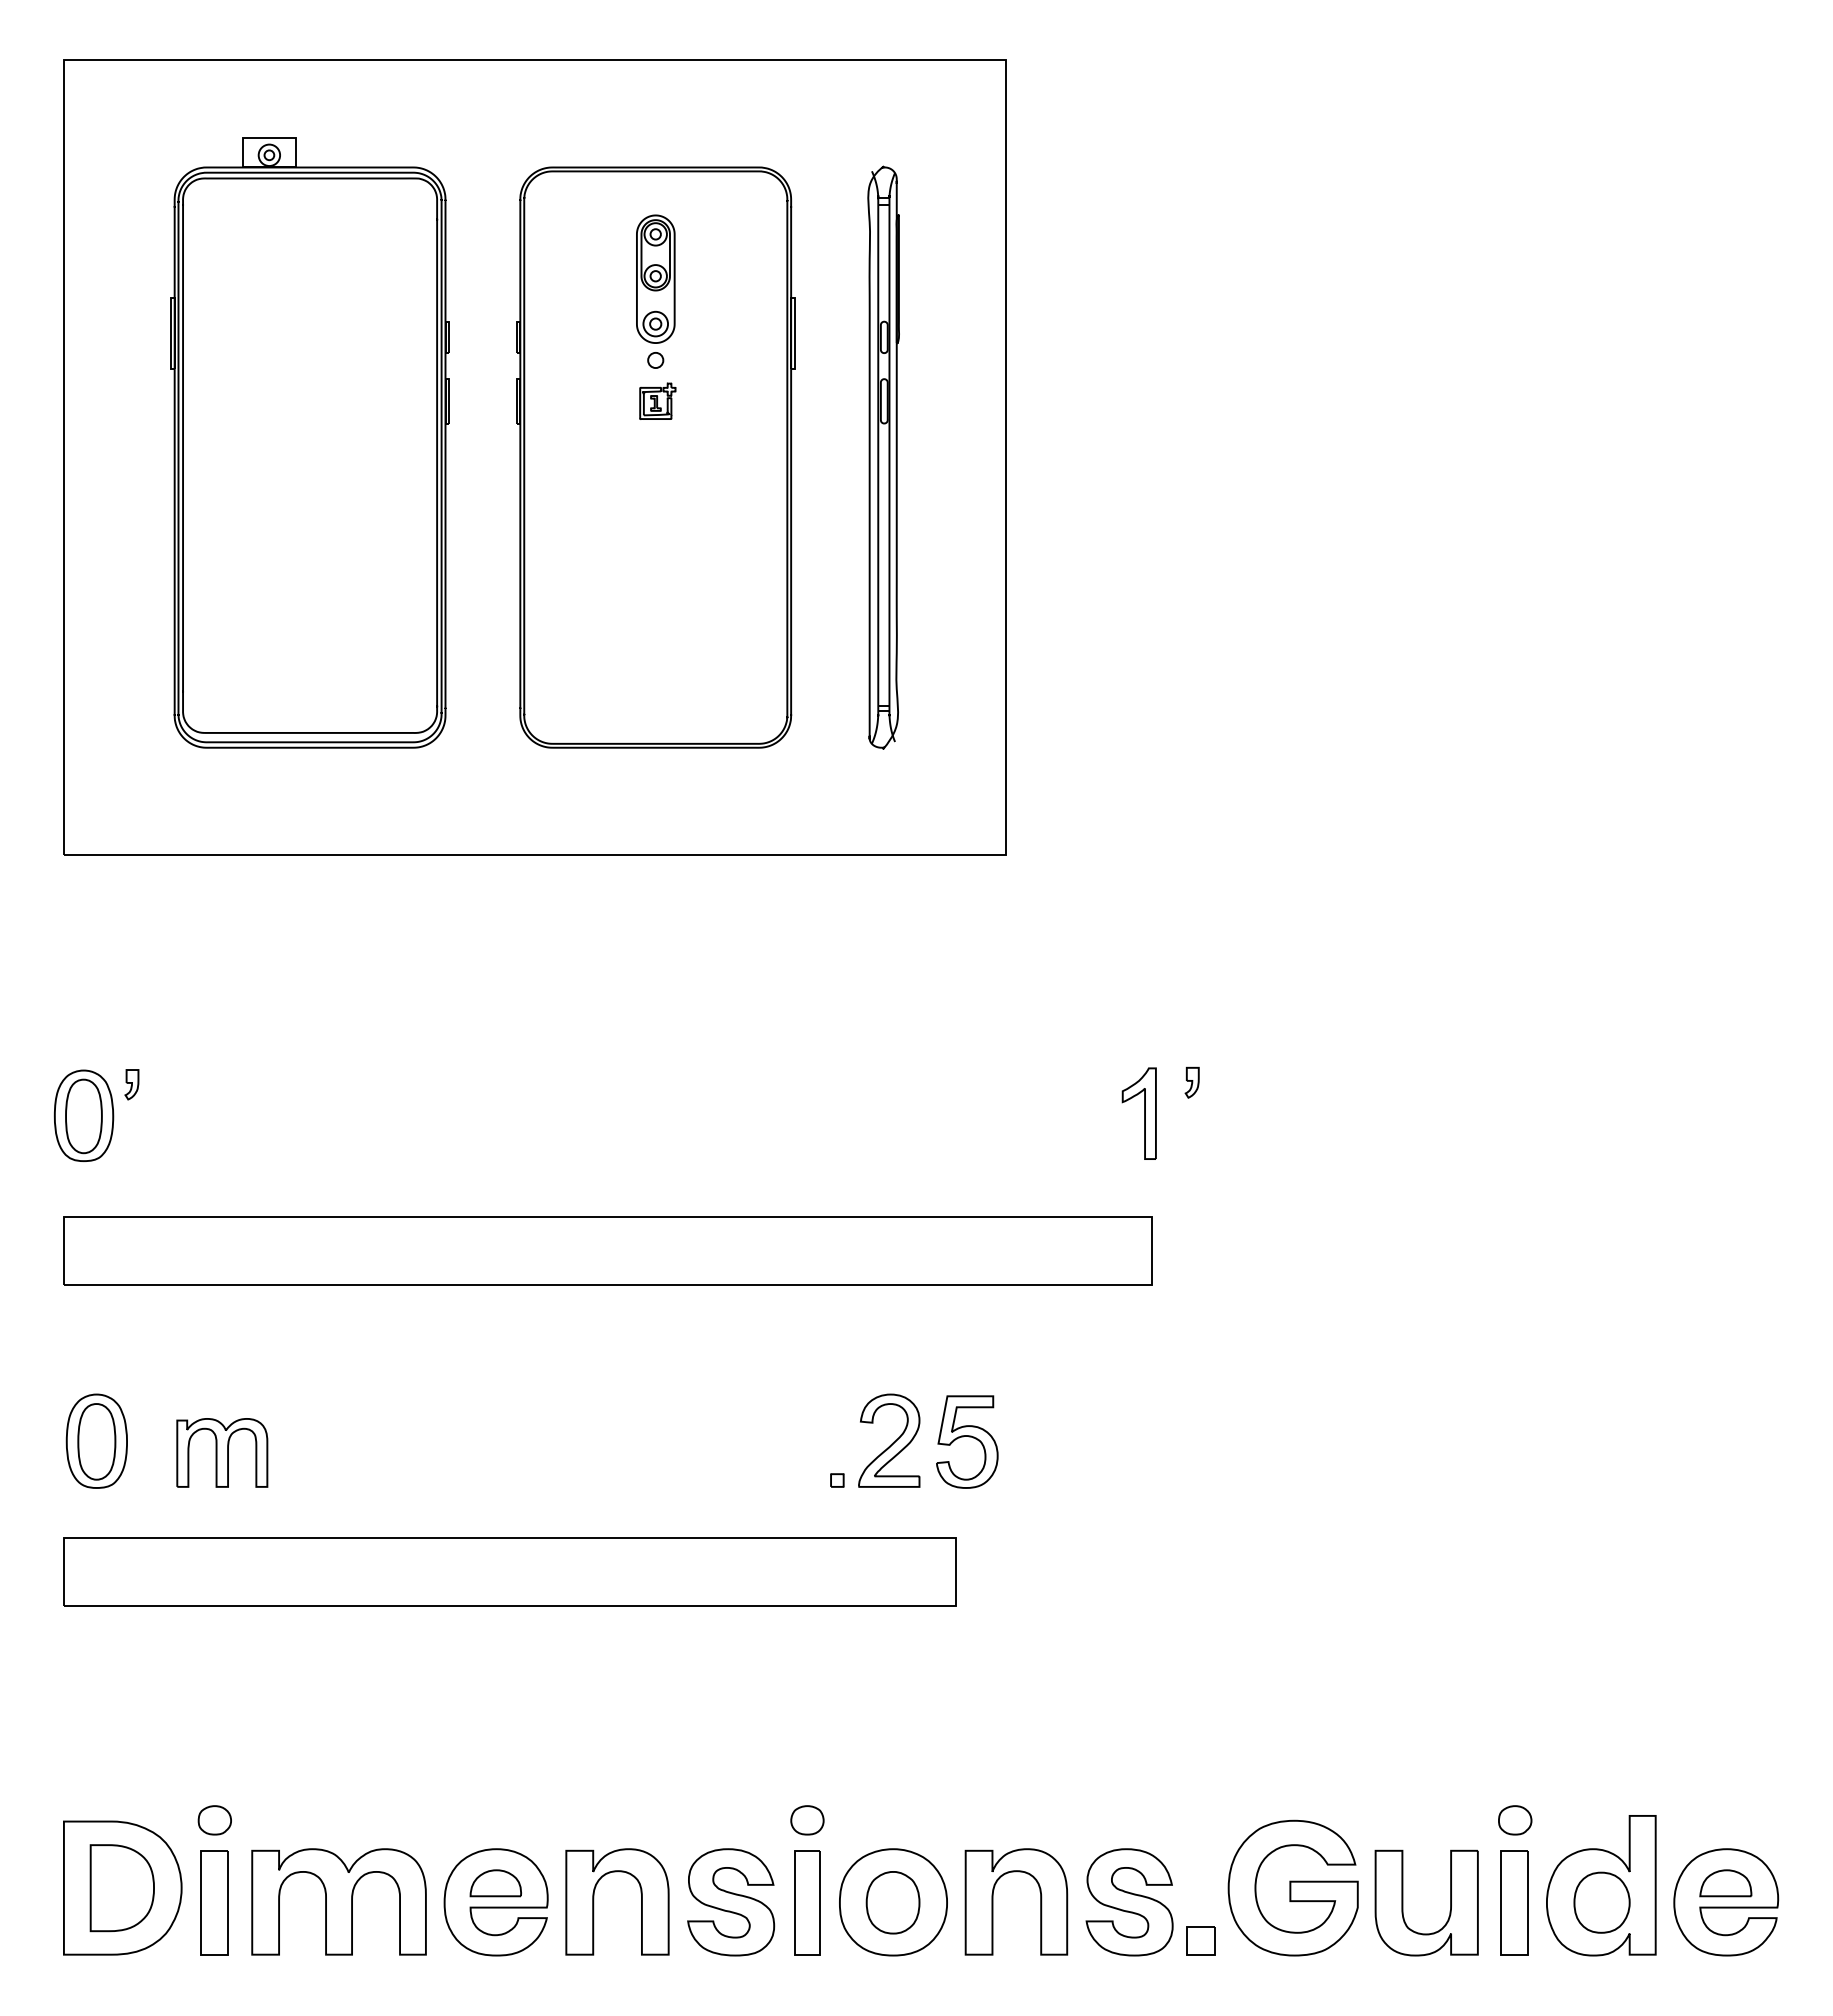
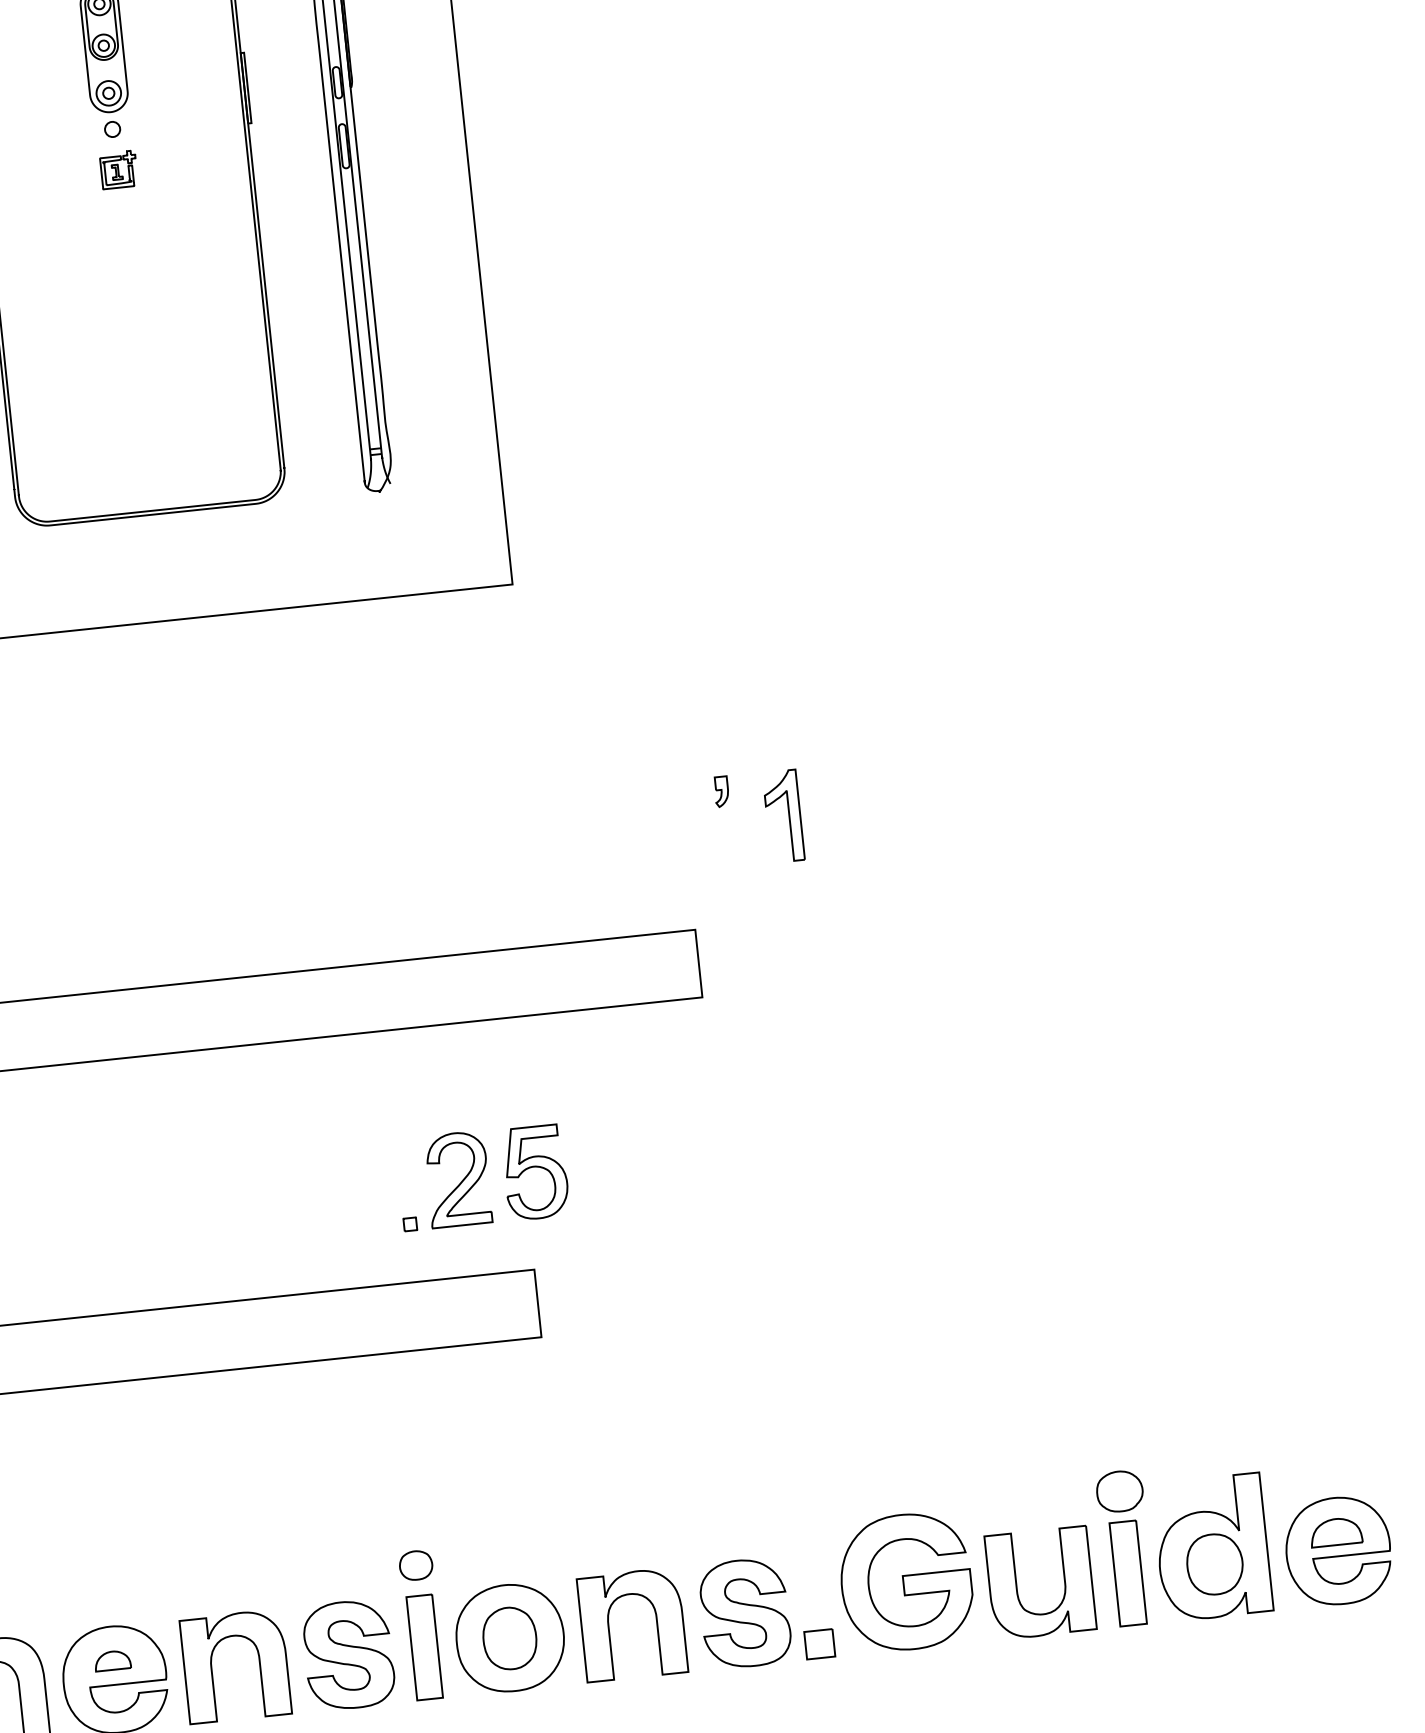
part: (1138, 1113) -> (782, 816), moved
part: (1515, 1820) -> (1120, 1491), size x1.4
part: (495, 1883) -> (112, 1660), size x0.7

